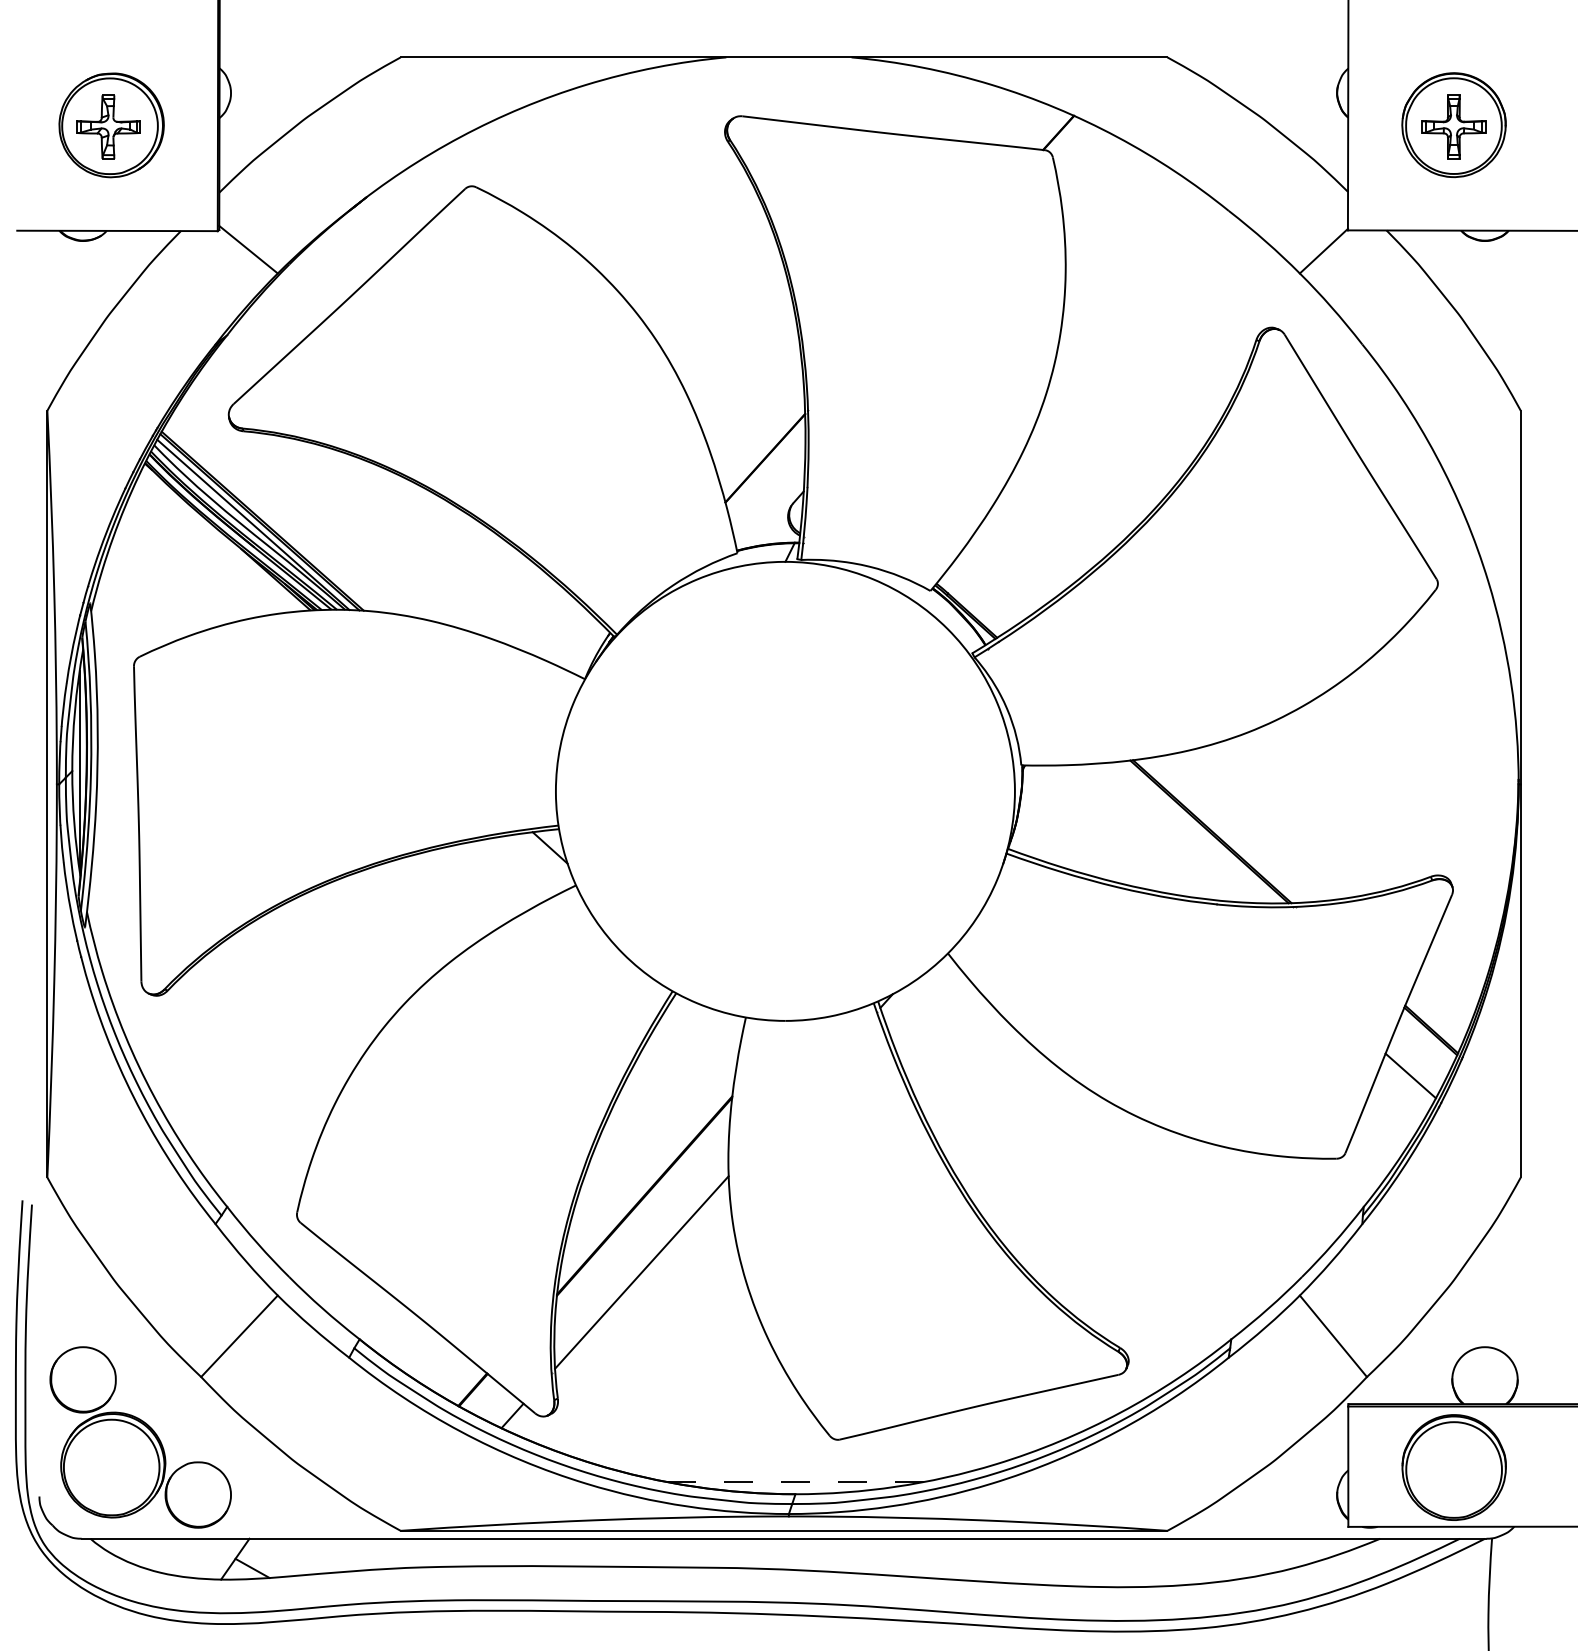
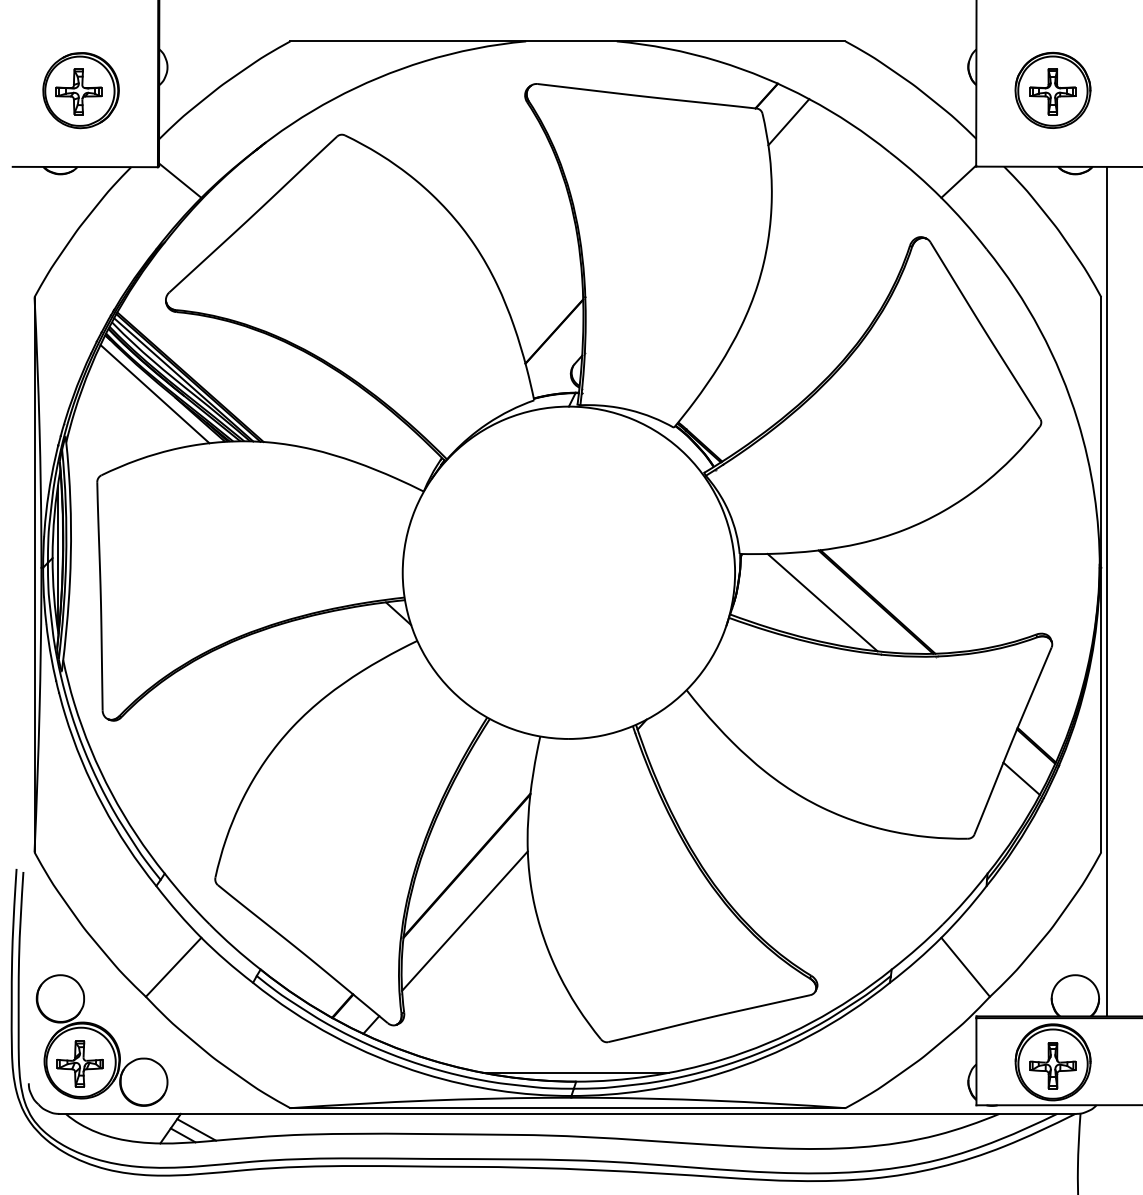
line: (1089, 168) -> (789, 121), added
line: (213, 544) -> (154, 394), added
line: (1528, 817) -> (1106, 591), added
line: (1135, 832) -> (822, 602), added
part: (110, 1469) -> (80, 1063), added
part: (1453, 1472) -> (1052, 1065), added
line: (796, 1482) -> (576, 1073), dashed -> solid
line: (270, 1560) -> (196, 1129), added

